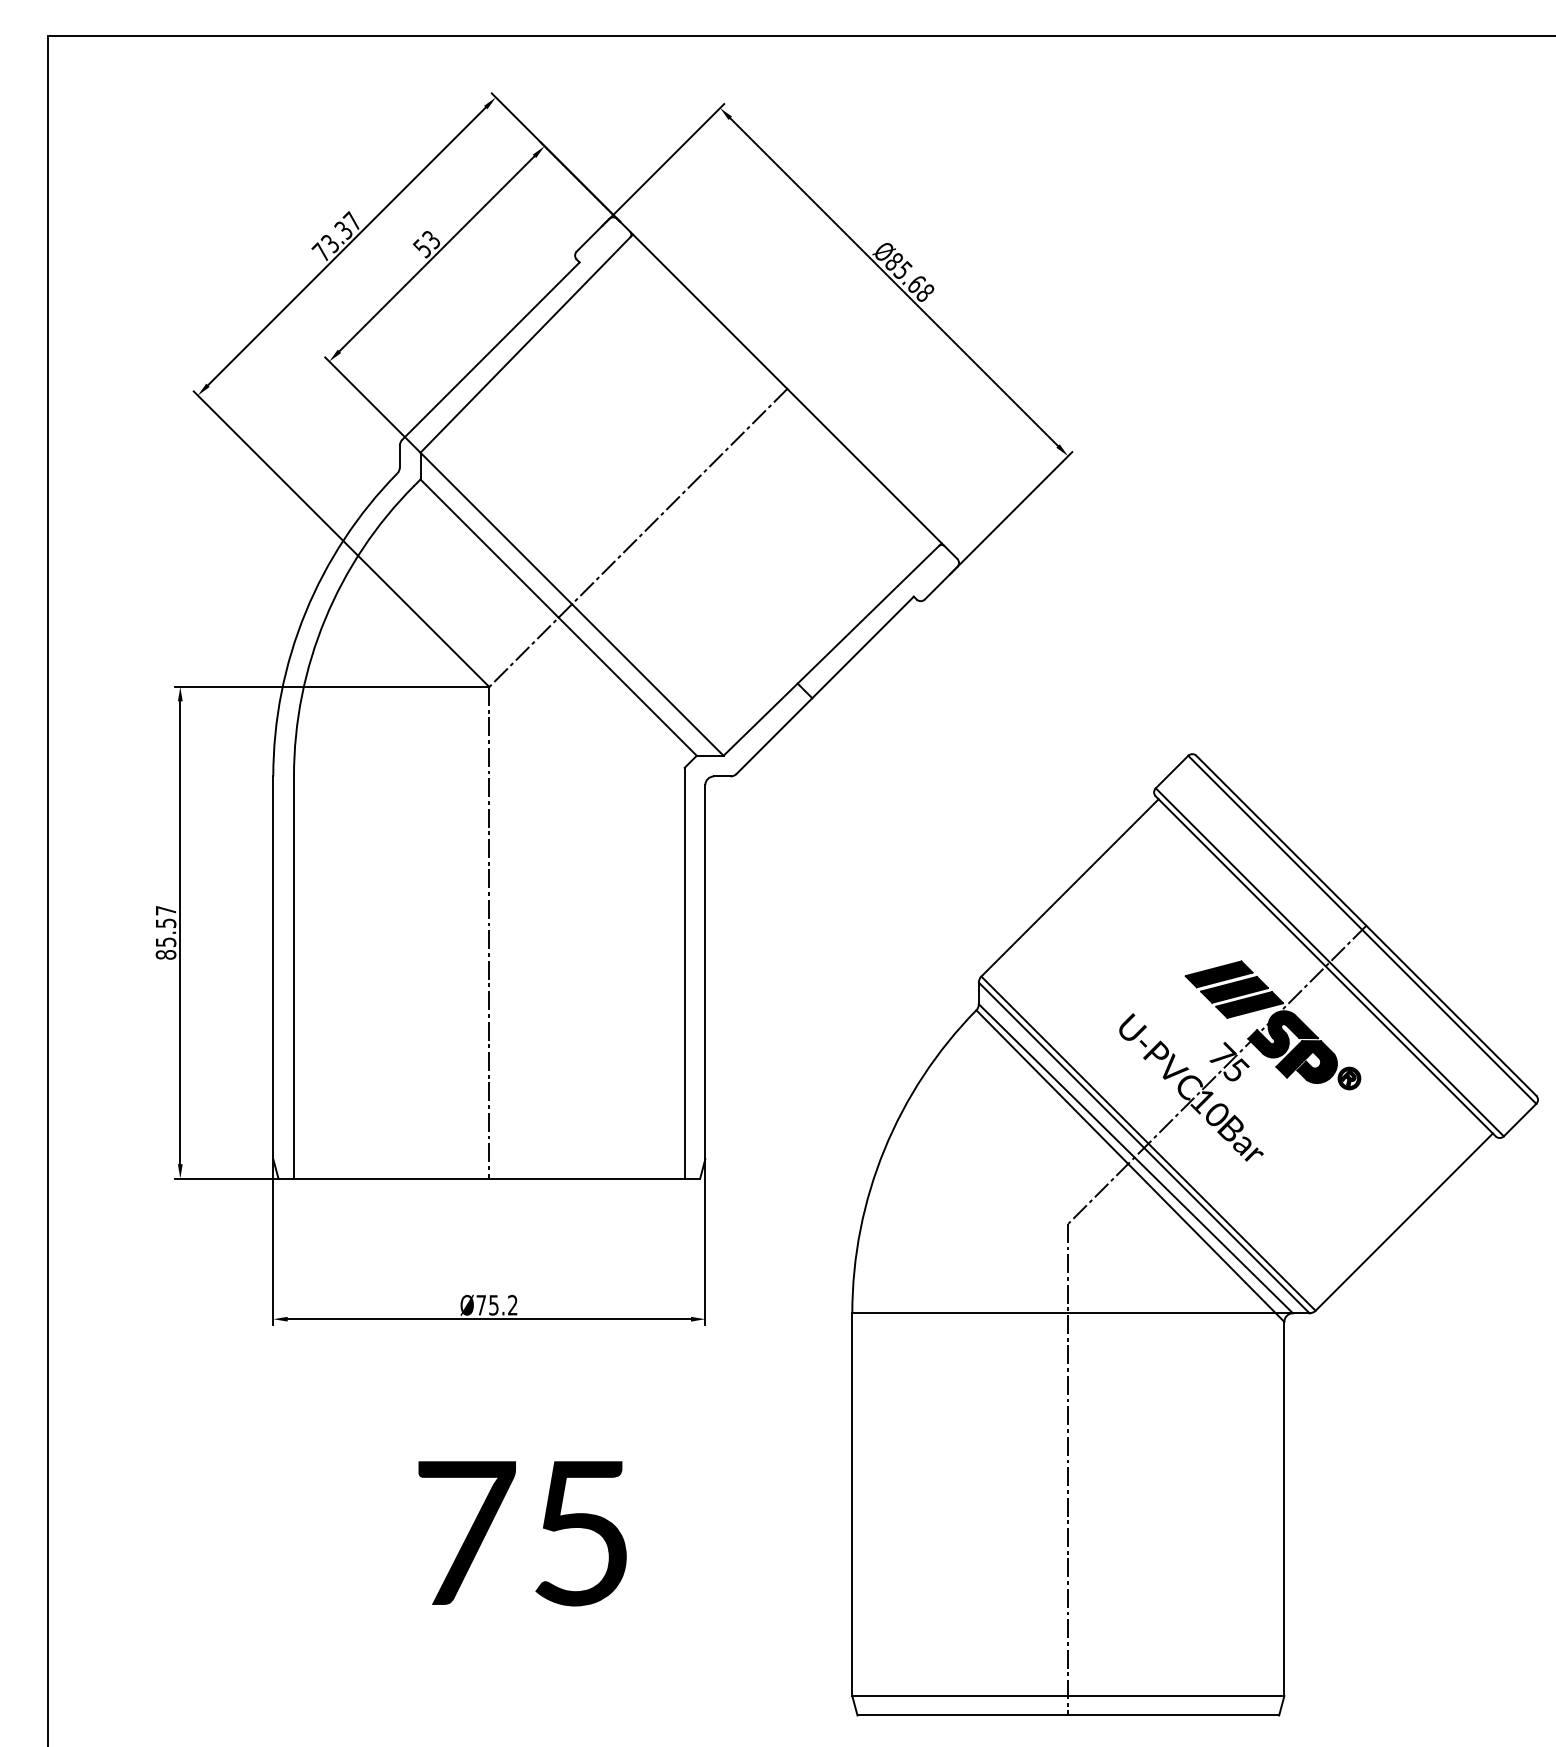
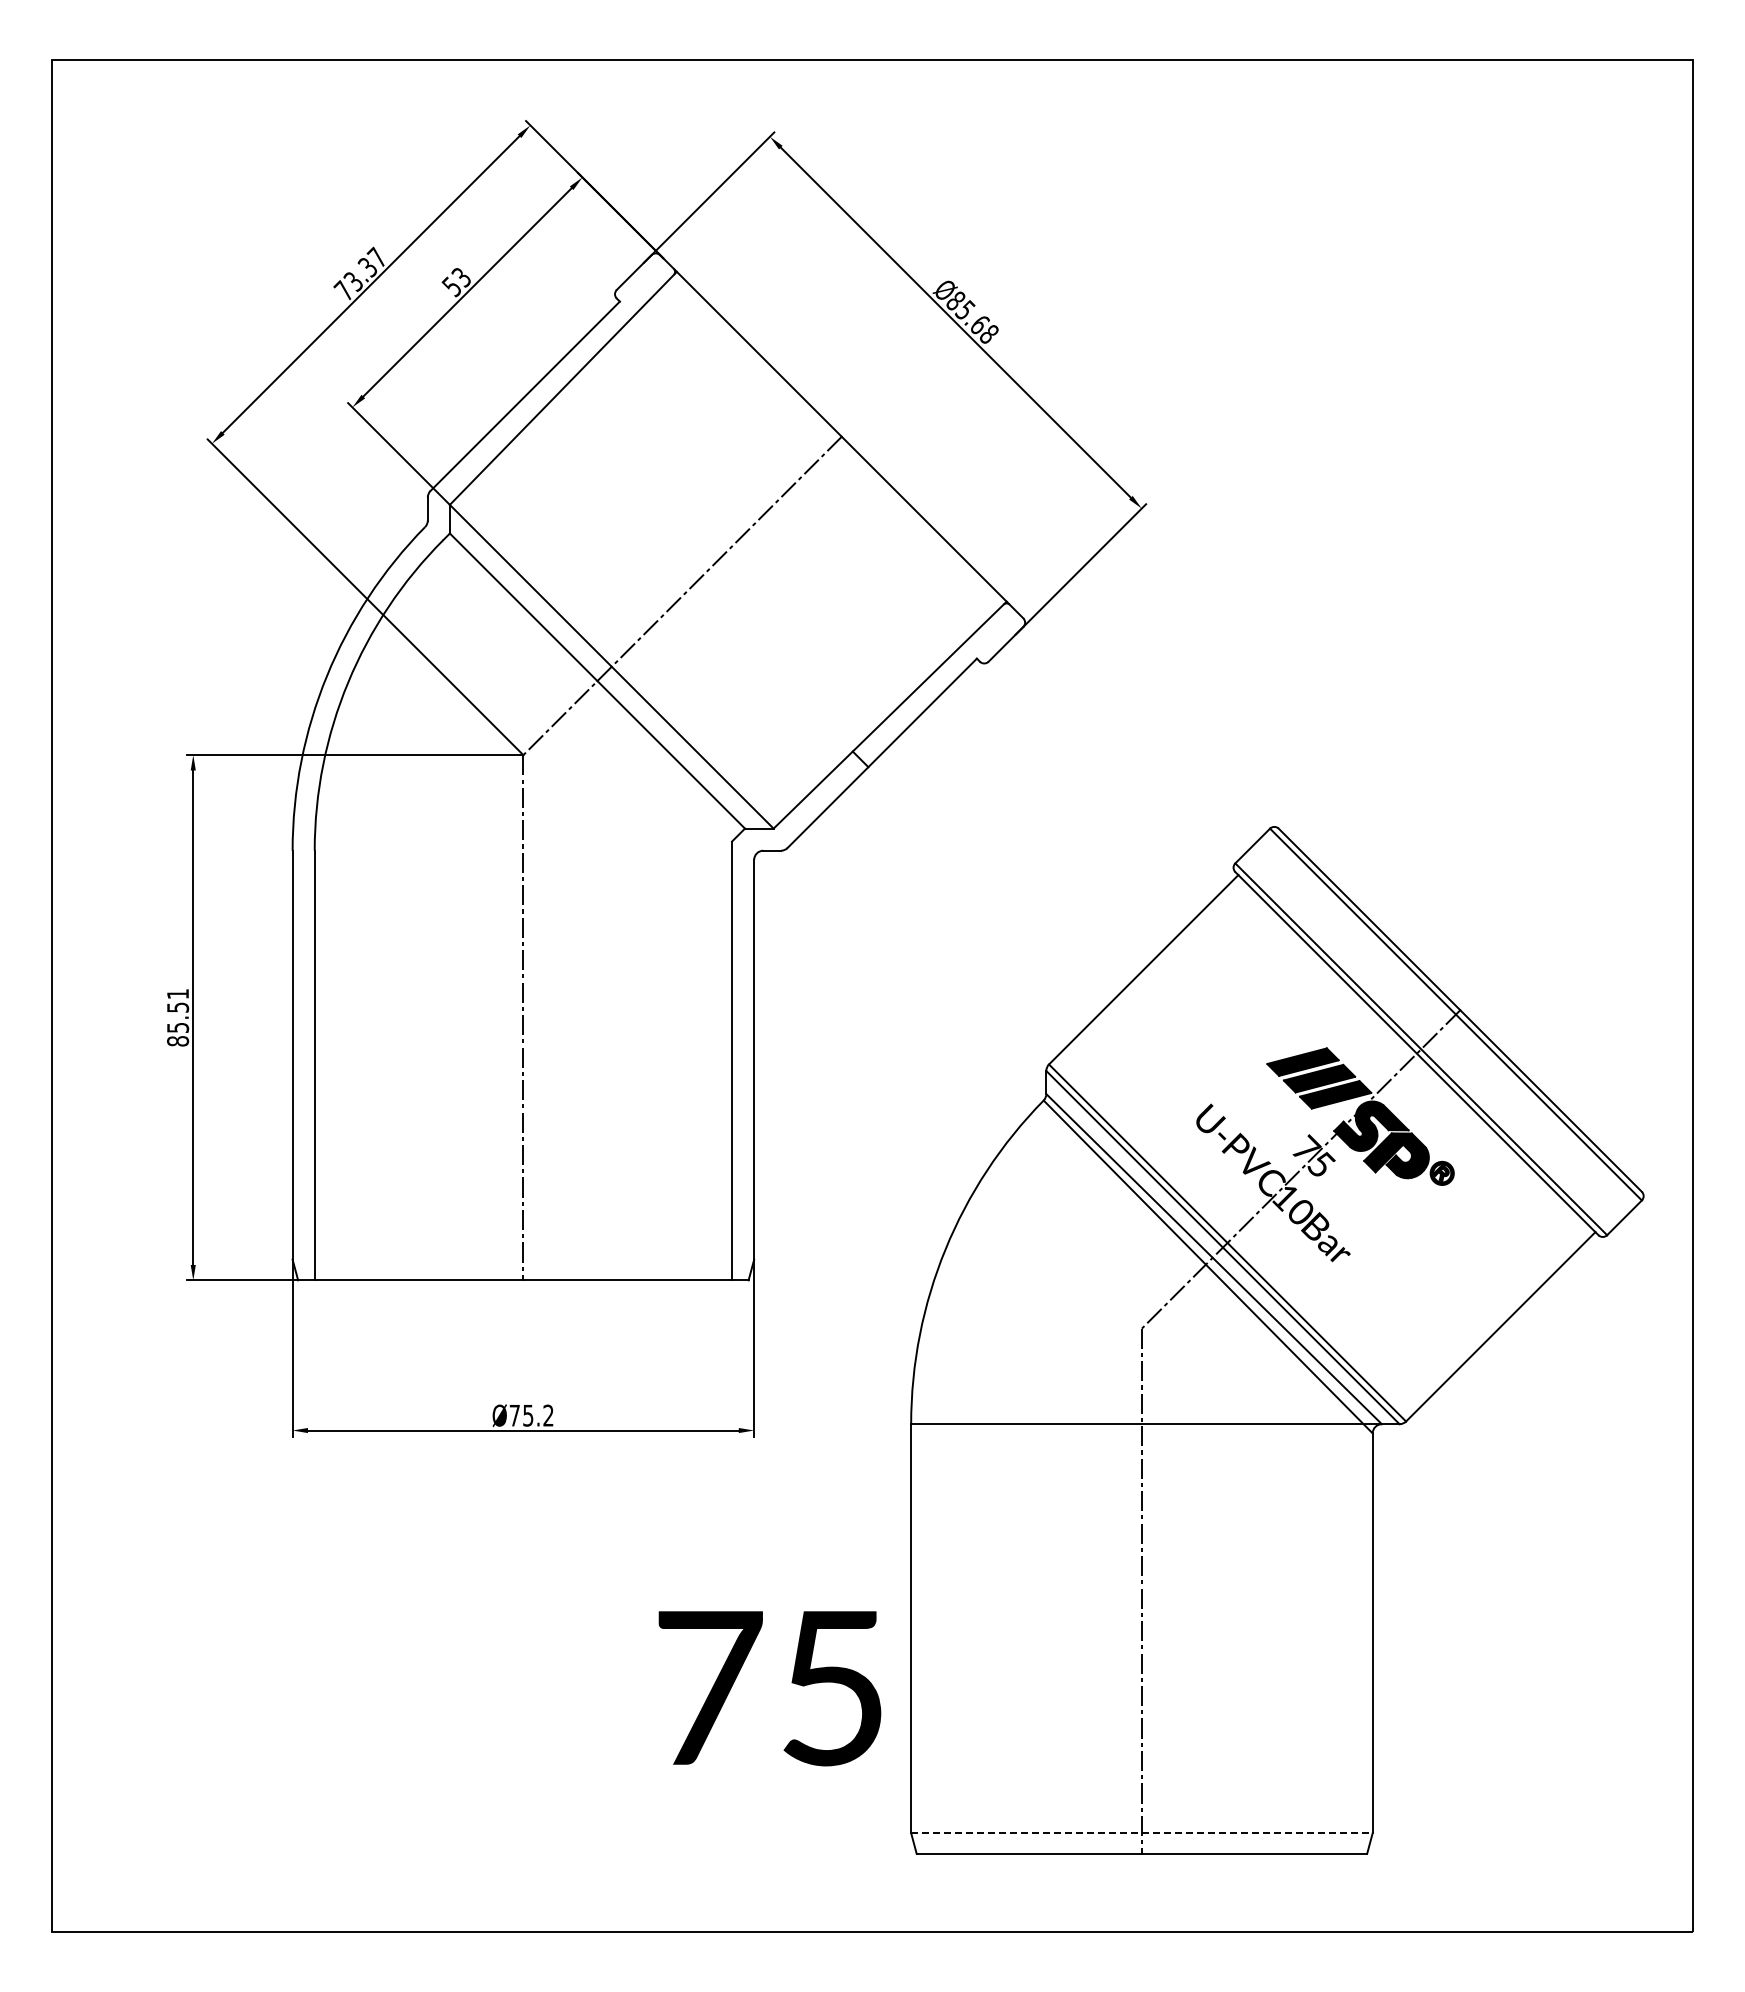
text: (165, 911) -> (177, 994), 85.57 -> 85.51
text: (522, 1533) -> (769, 1688), moved
line: (1067, 1696) -> (1141, 1833), solid -> dashed

